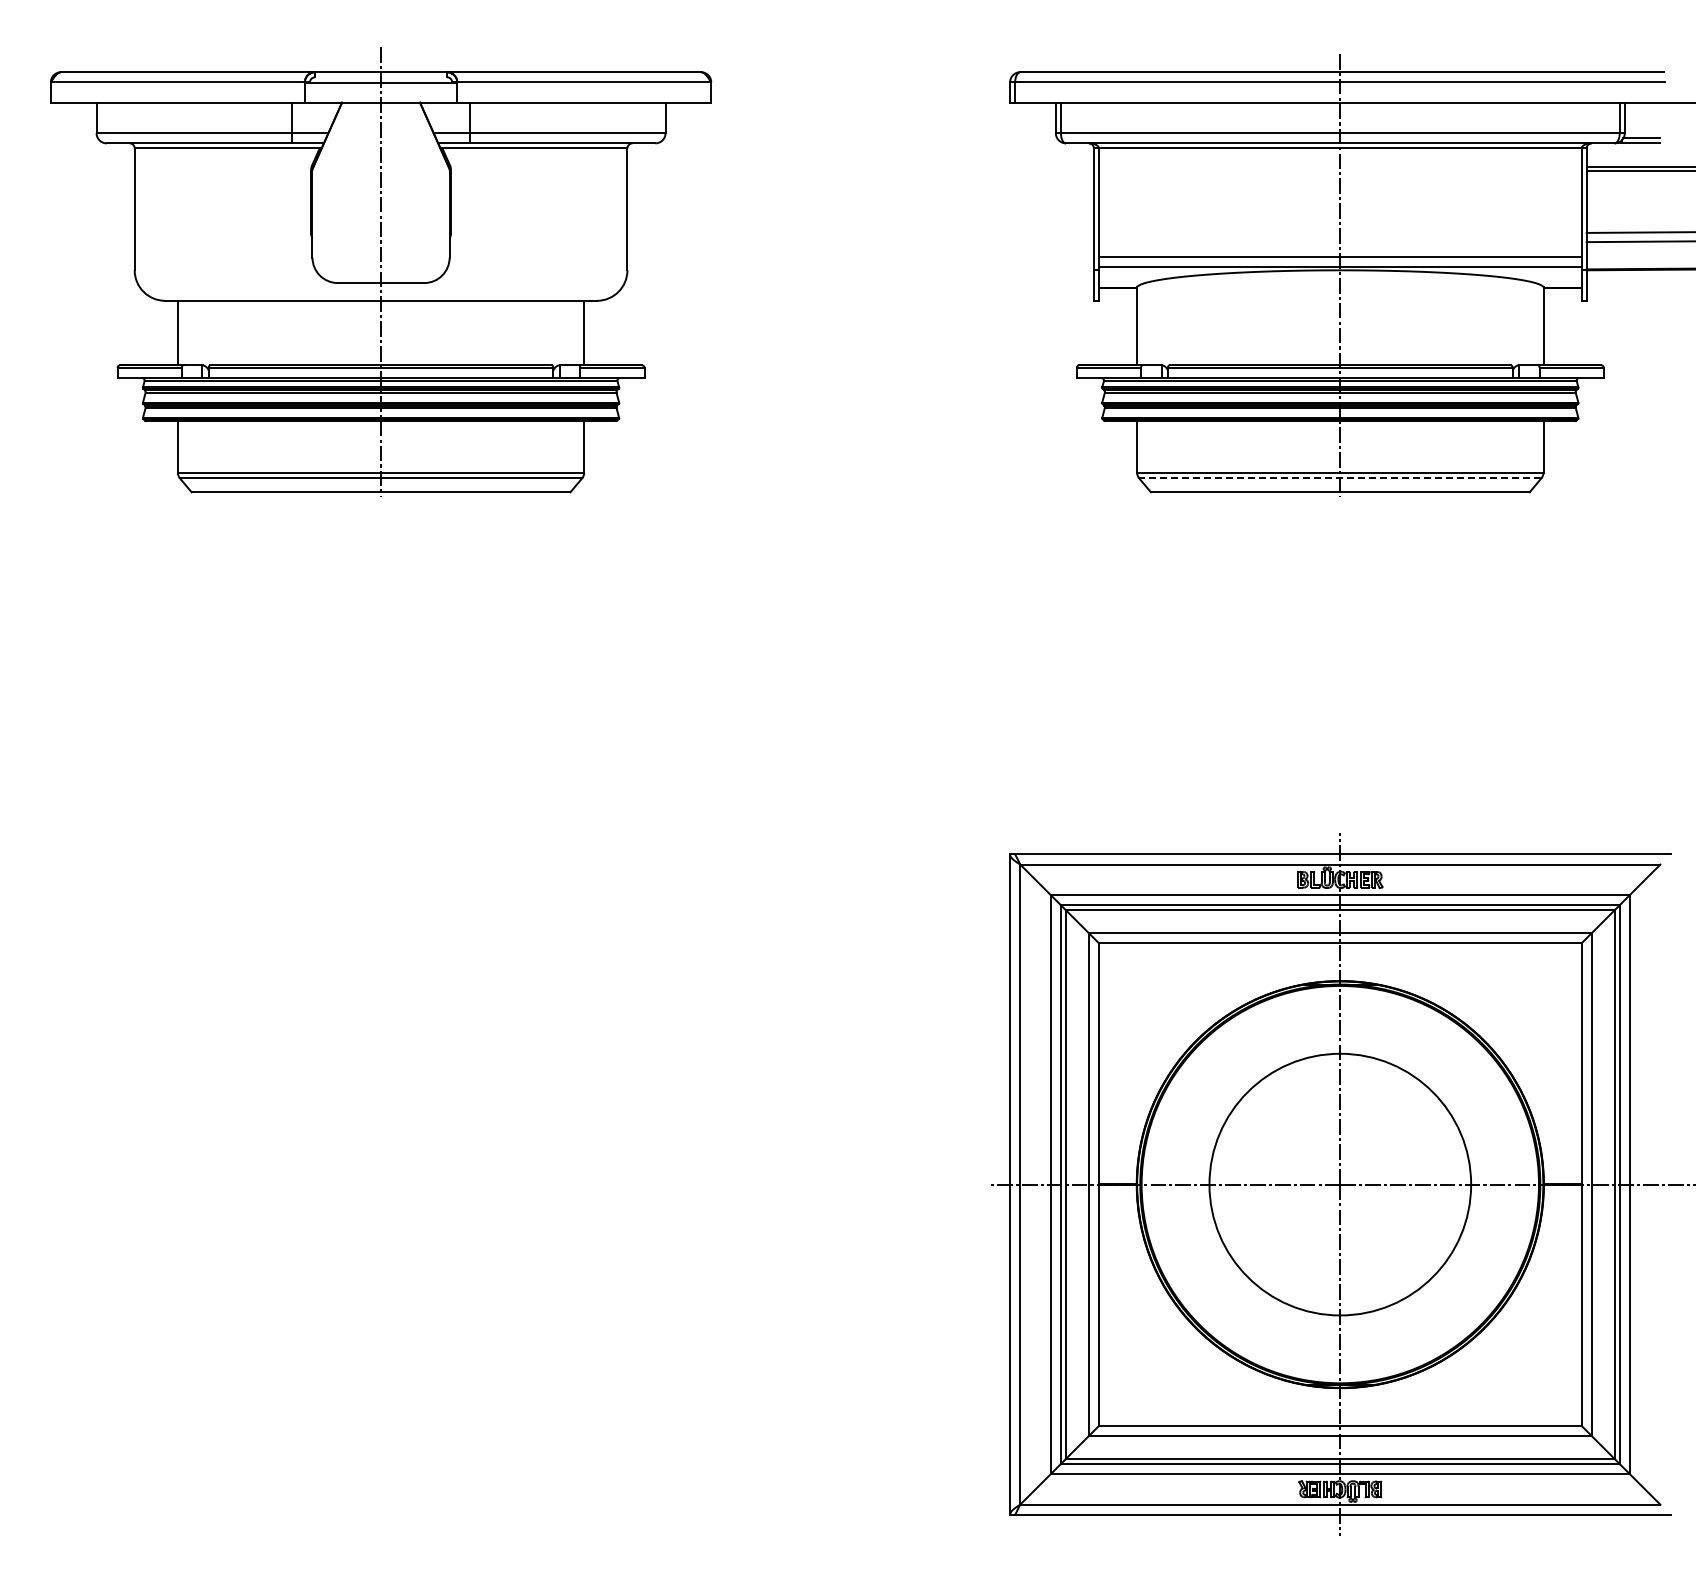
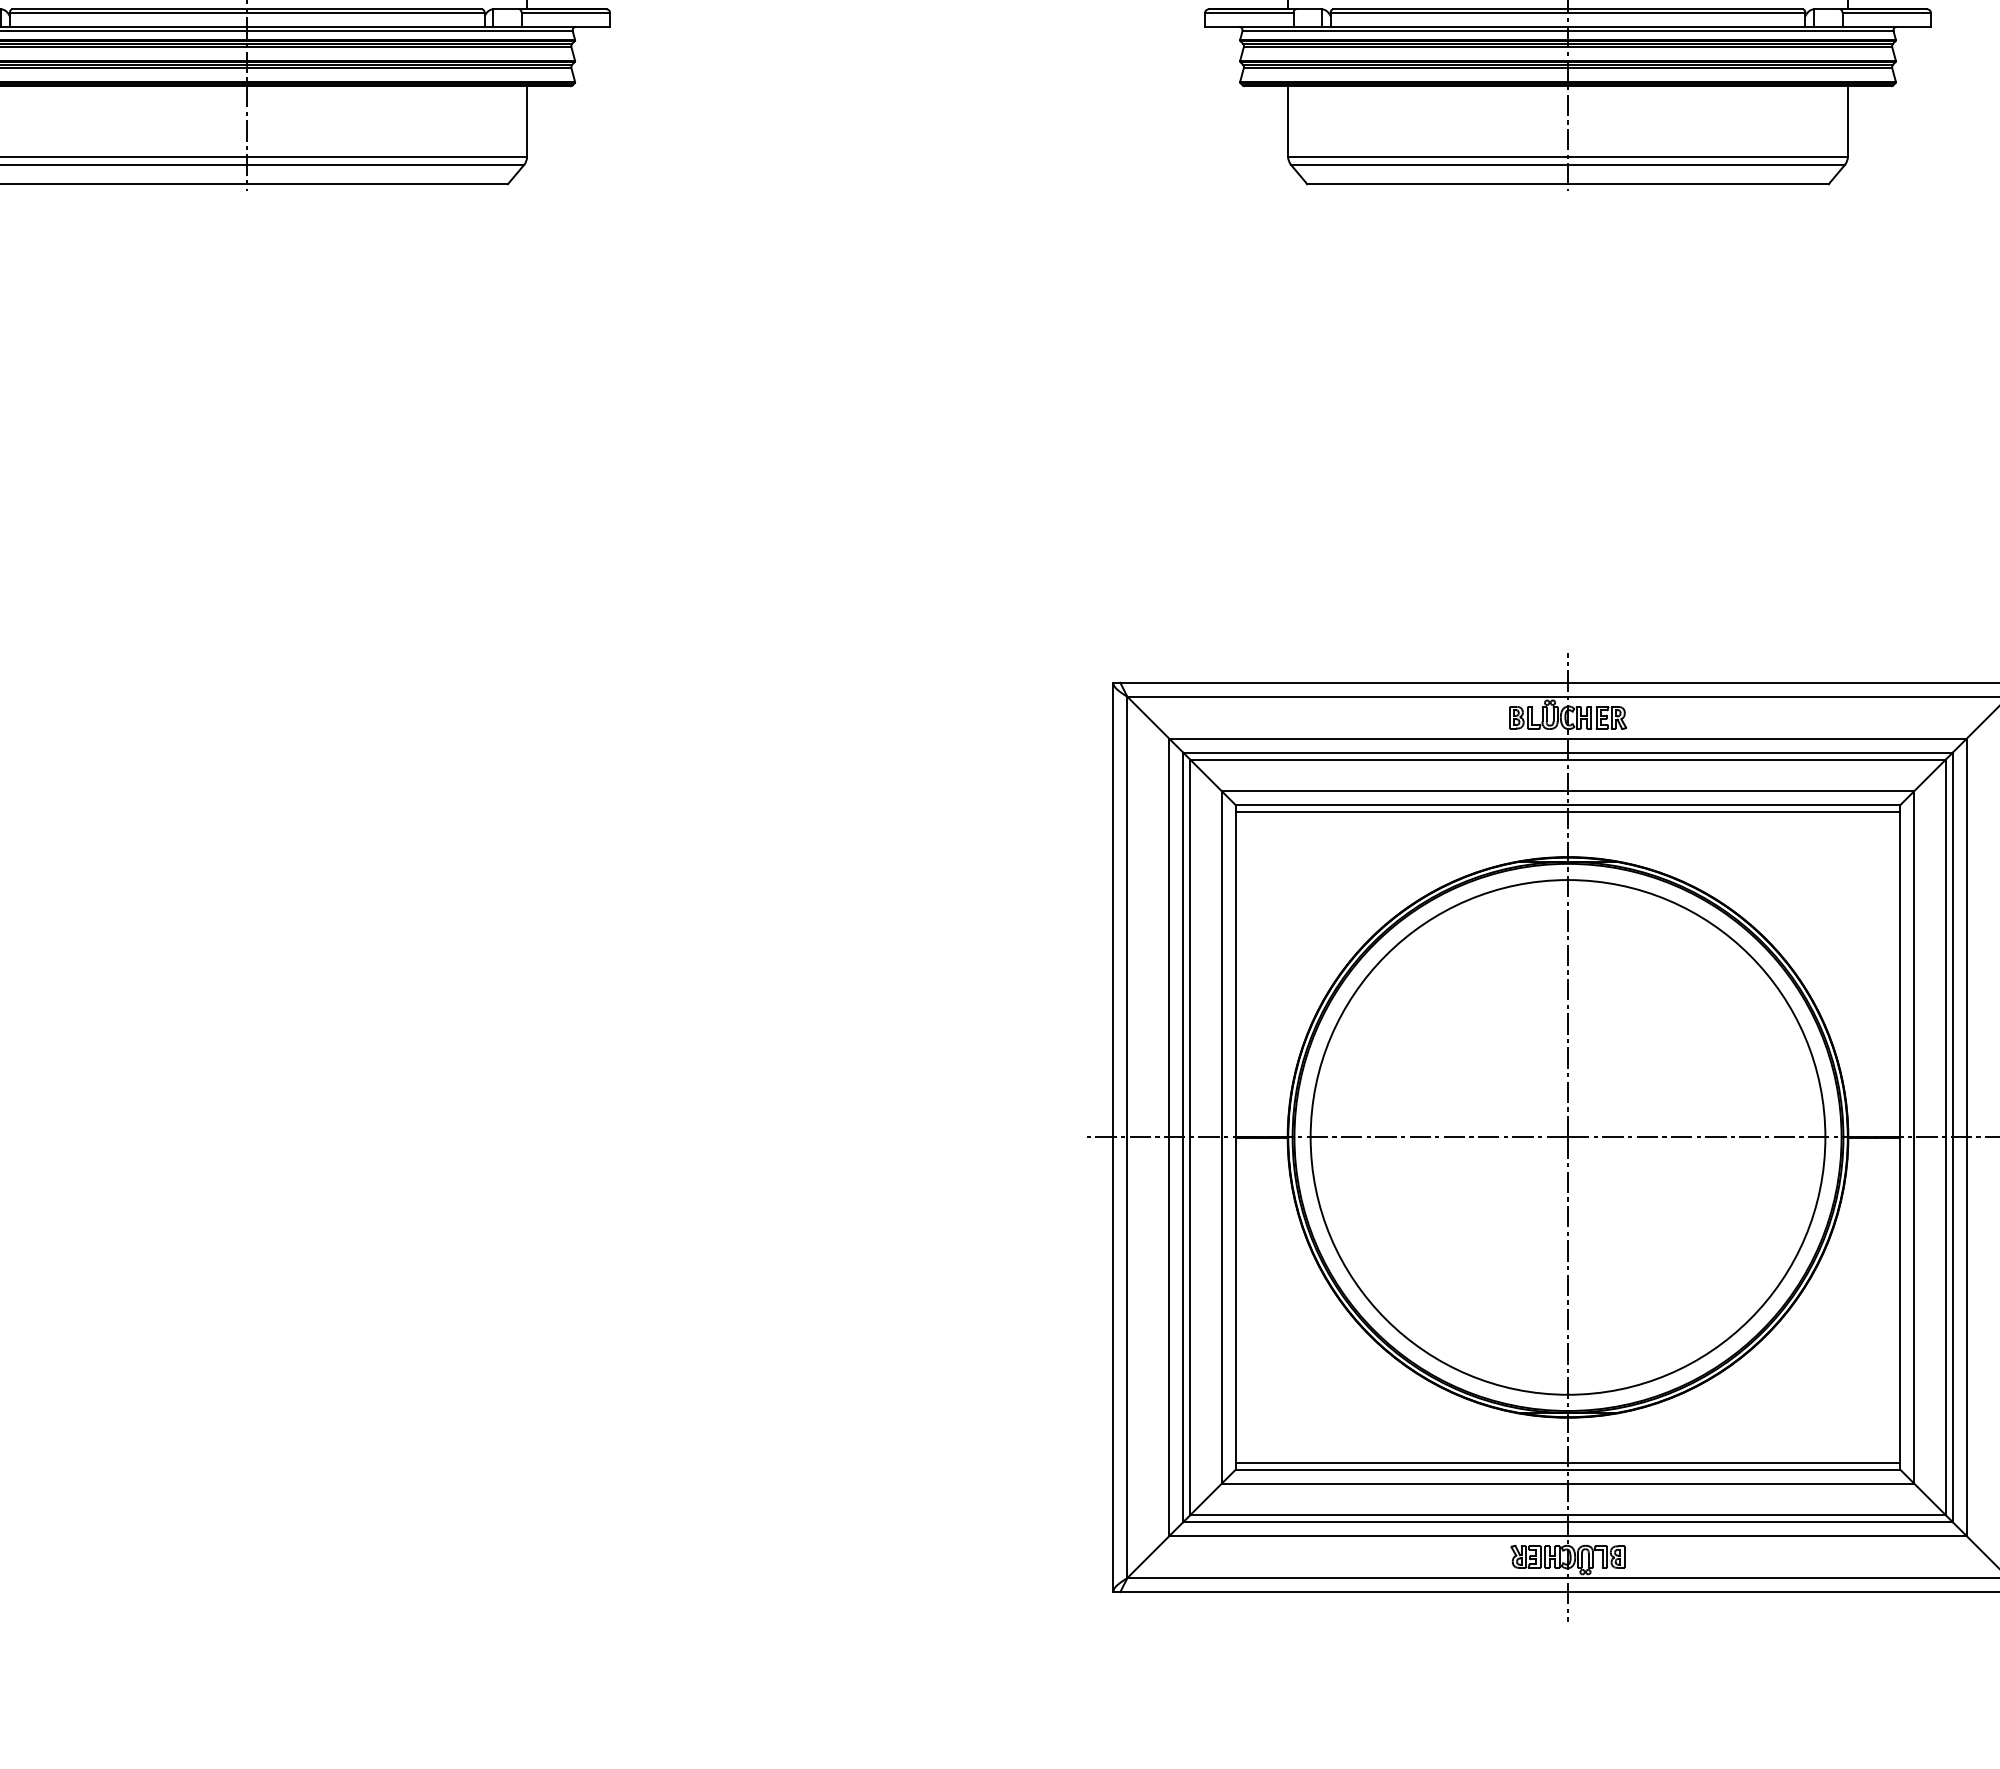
line: (1339, 478) -> (1566, 165), dashed -> solid
line: (1340, 947) -> (1568, 810), added
circle: (1340, 1184) -> (1568, 1137), size x1.43
line: (1340, 1421) -> (1568, 1463), added

